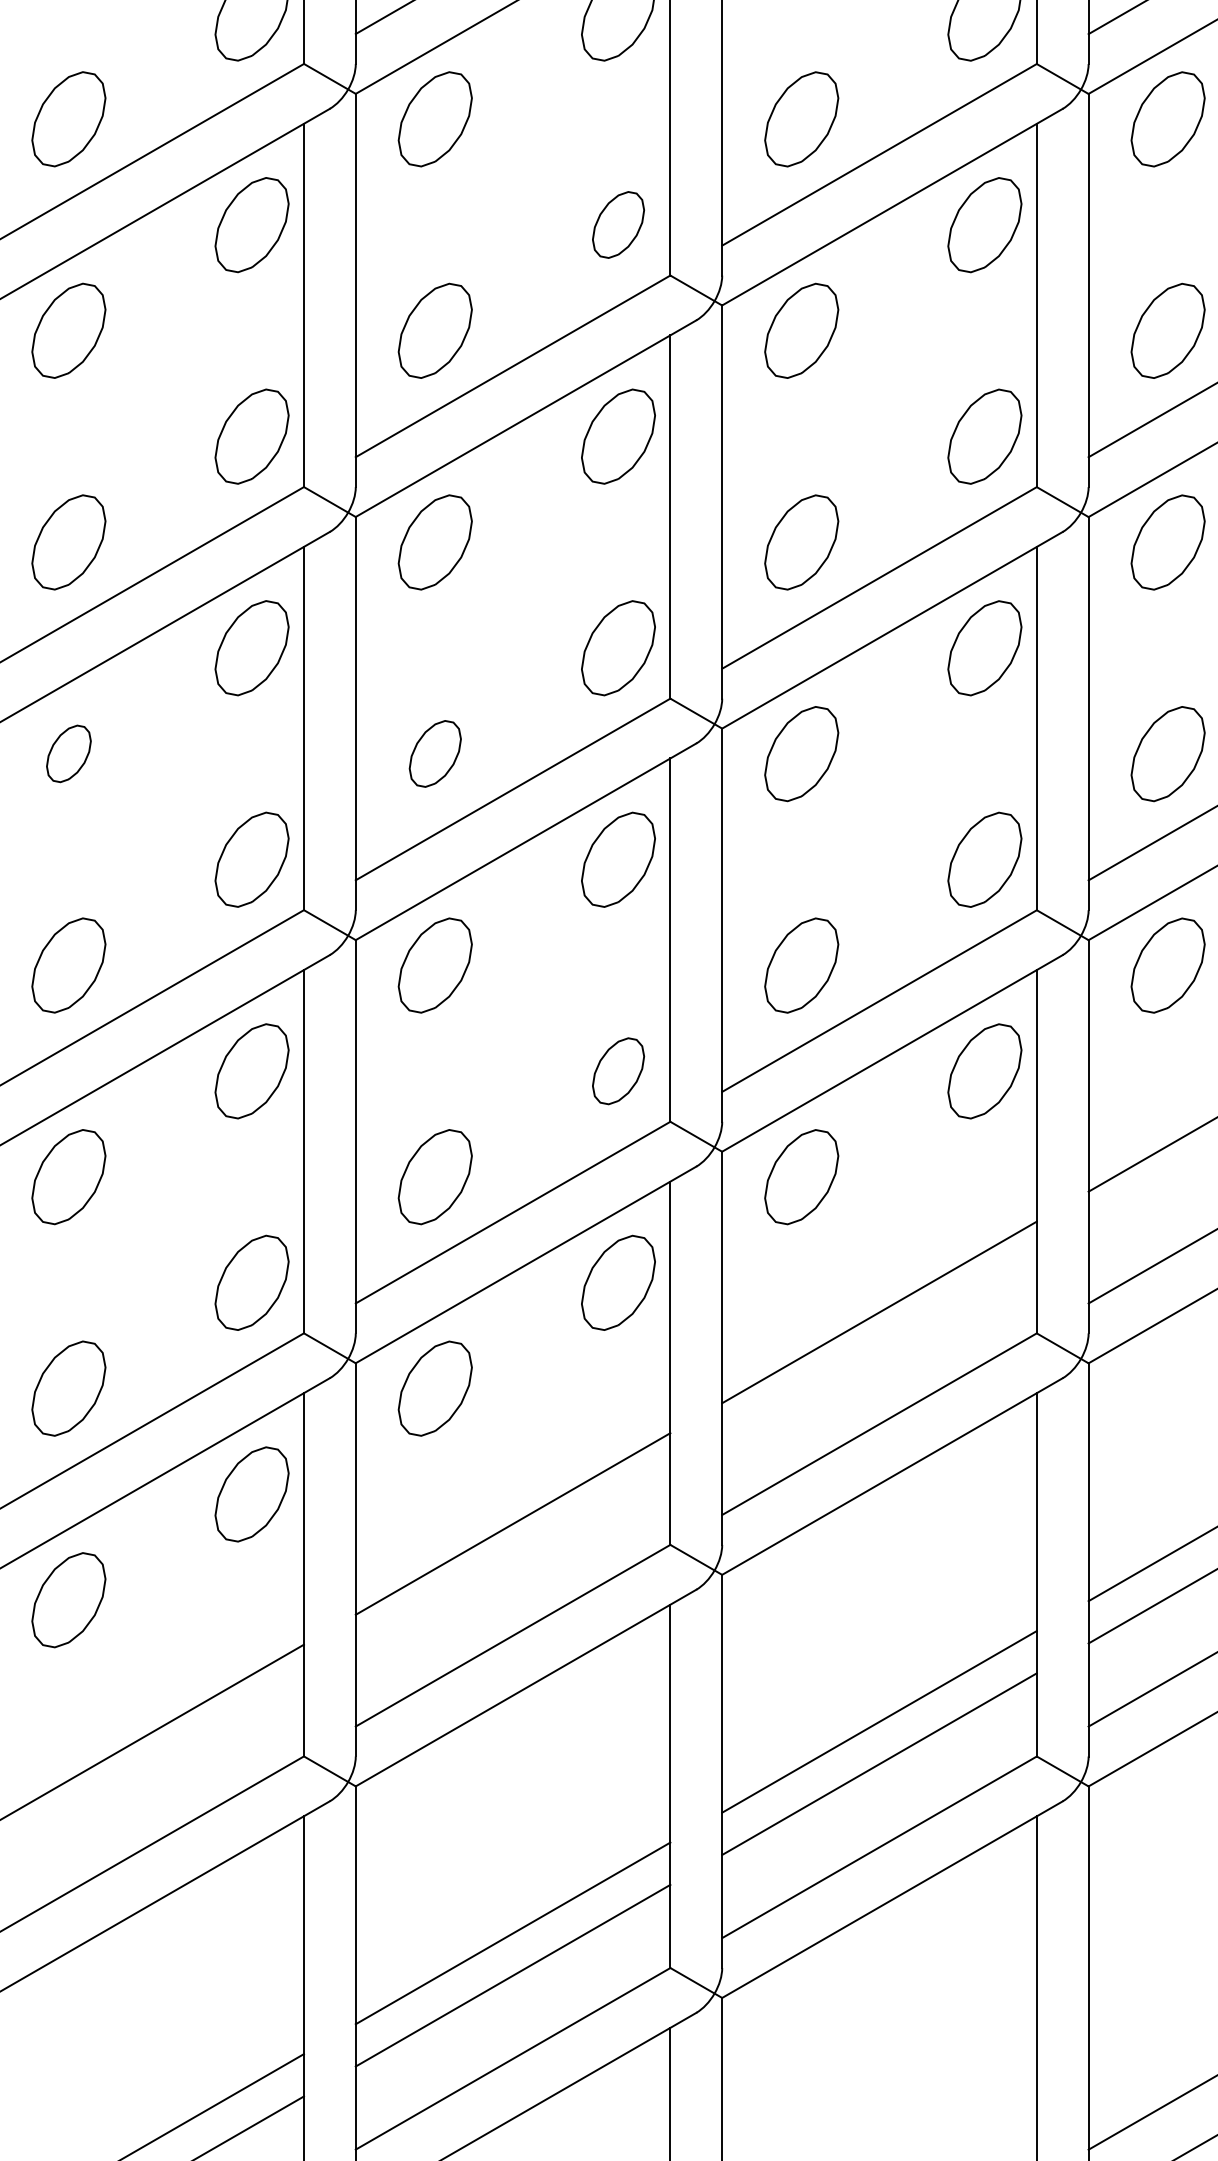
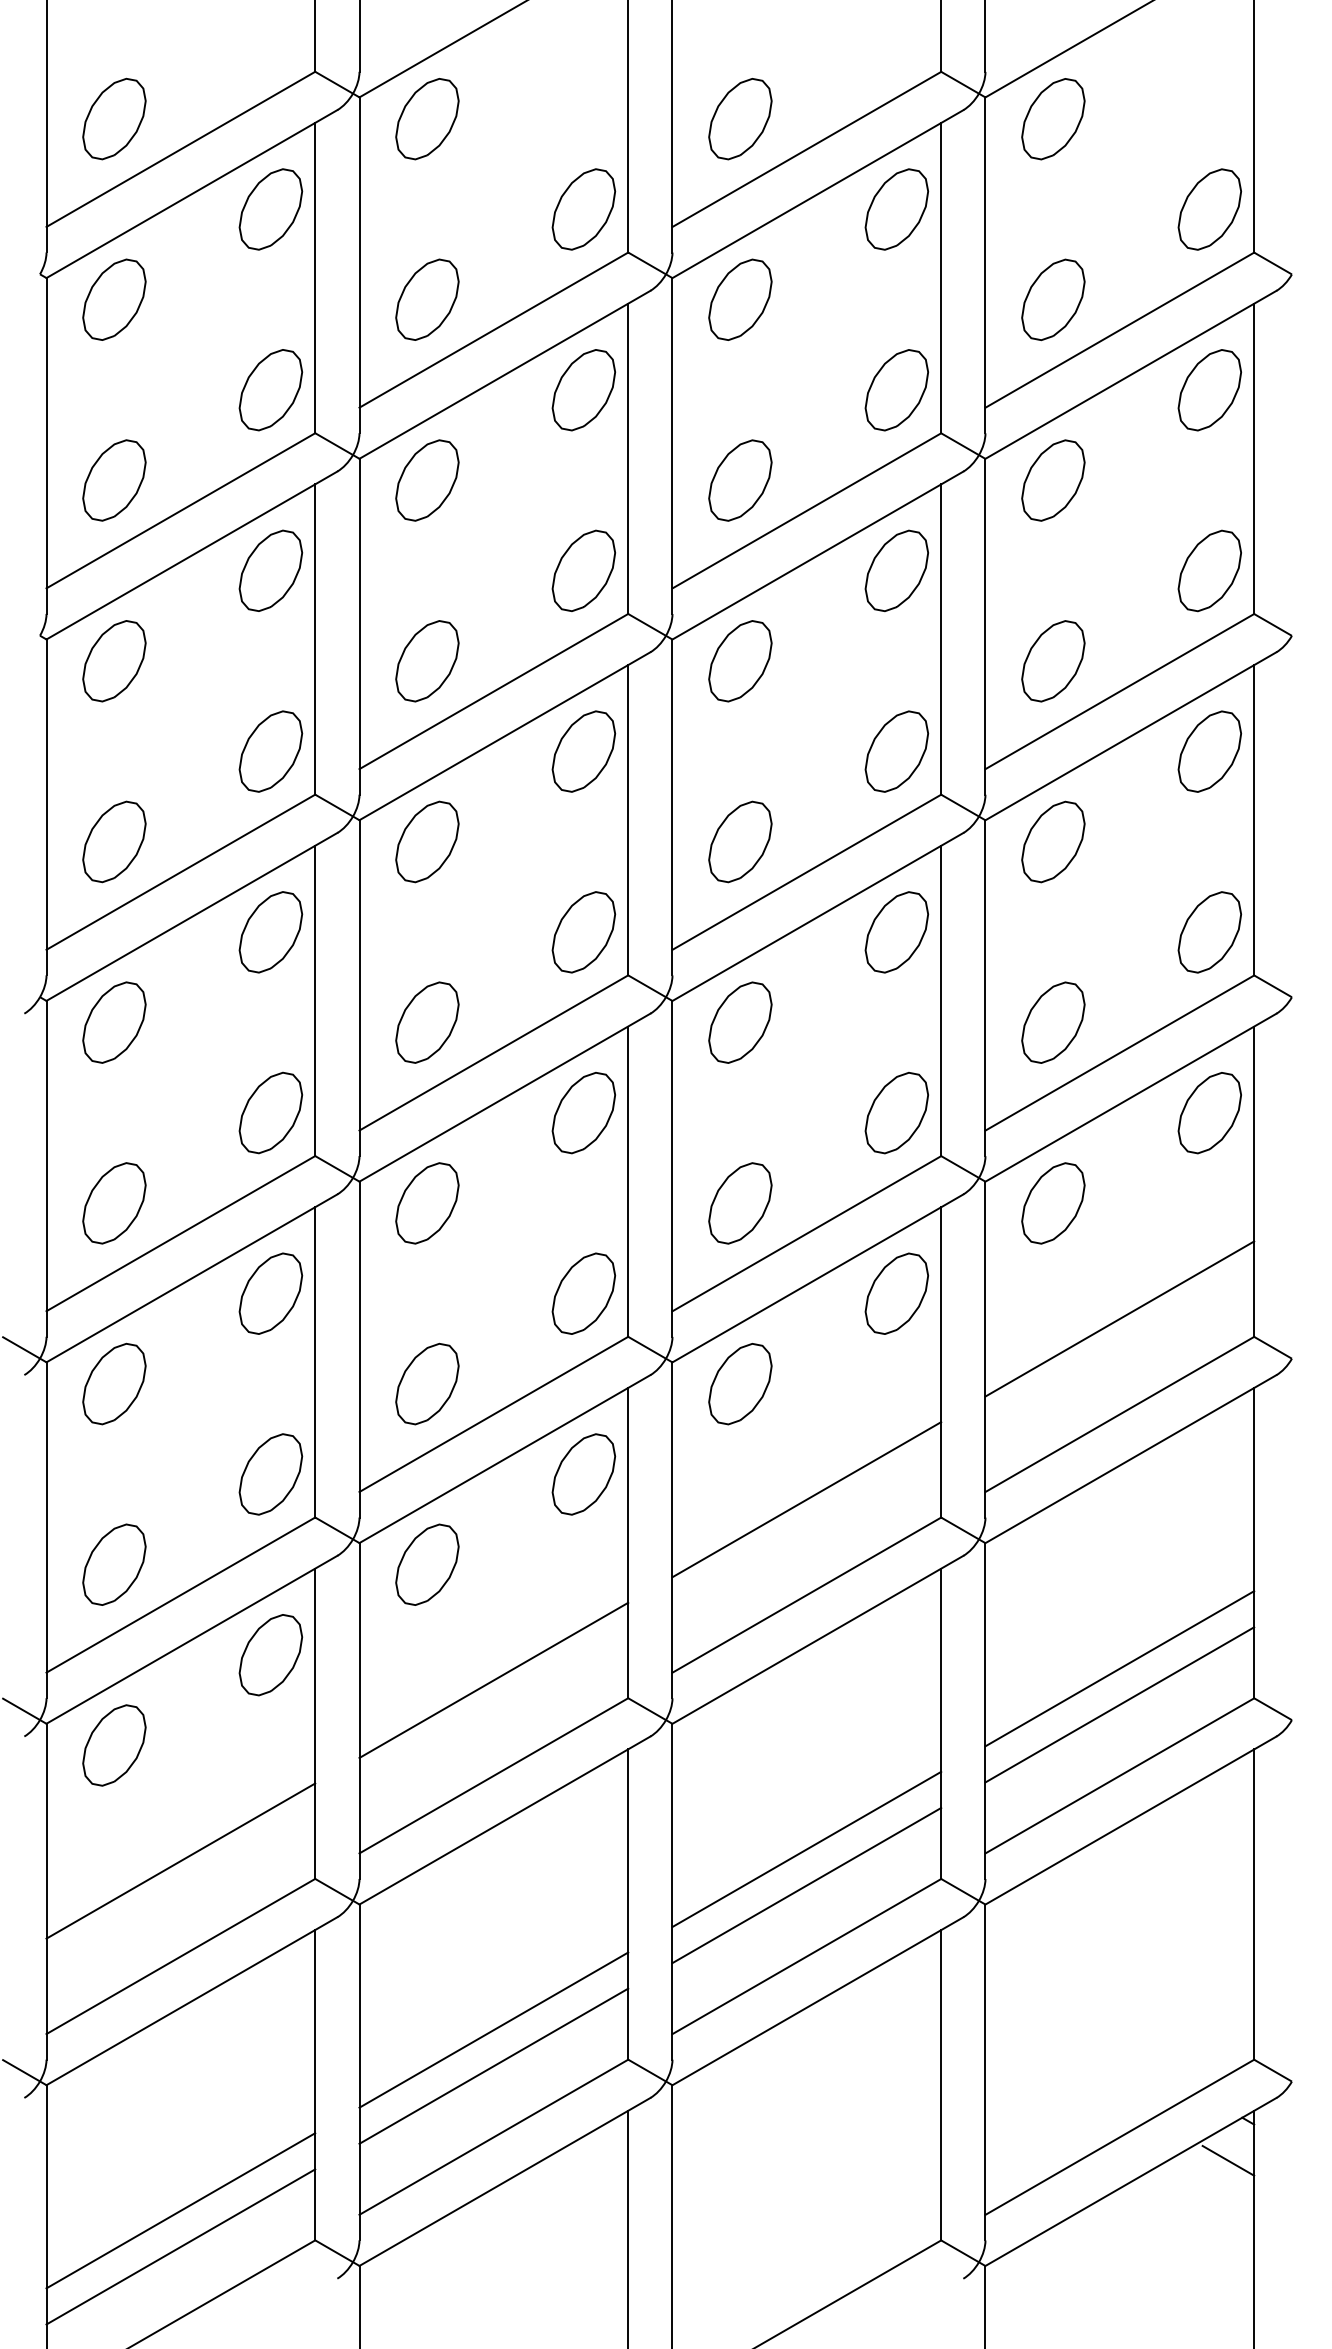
part: (618, 224) -> (583, 570), size x1.43
part: (68, 753) -> (114, 1022), size x1.67
part: (435, 753) -> (427, 1022), size x1.43
part: (618, 1071) -> (583, 1293), size x1.43

